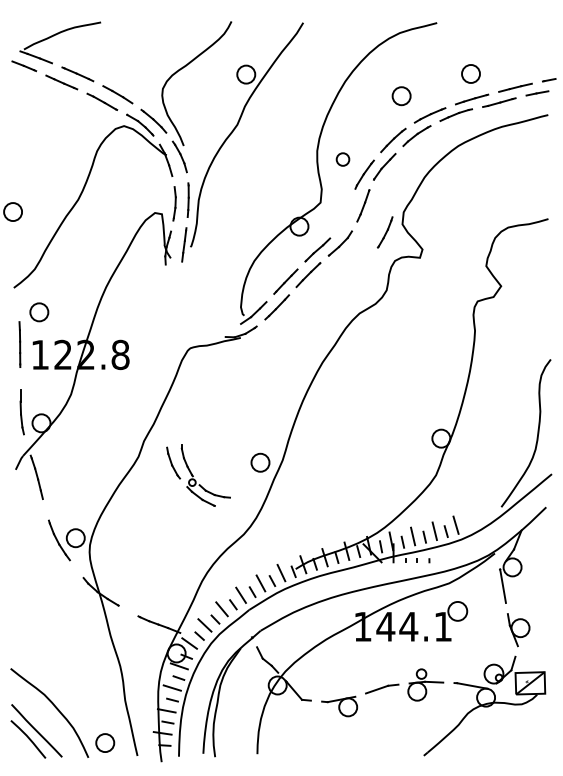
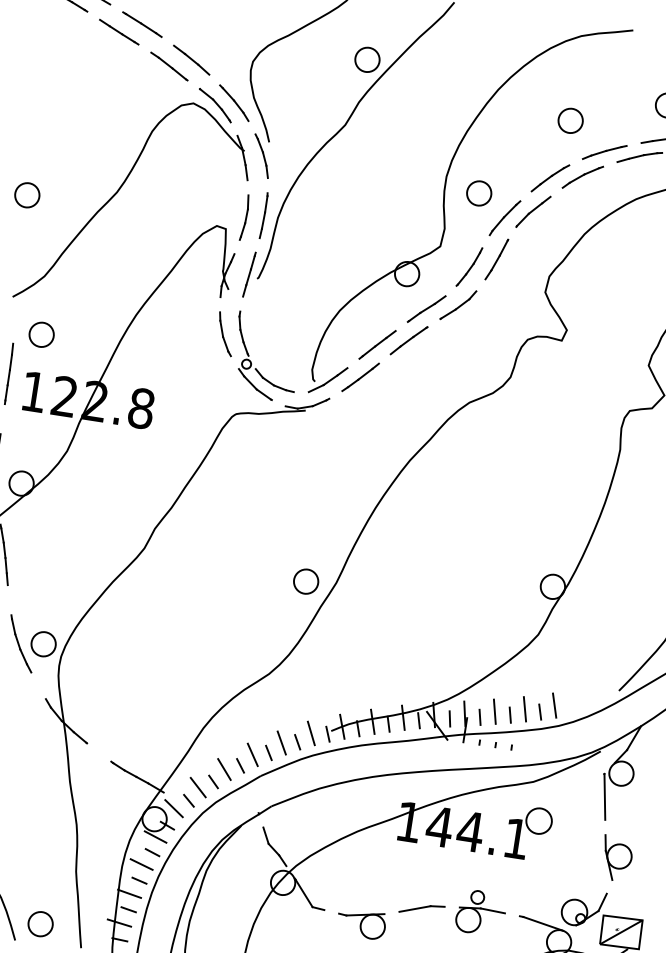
part: (342, 159) -> (478, 193), size x1.43
part: (384, 232) -> (468, 266), moved
part: (198, 475) -> (256, 355), moved

